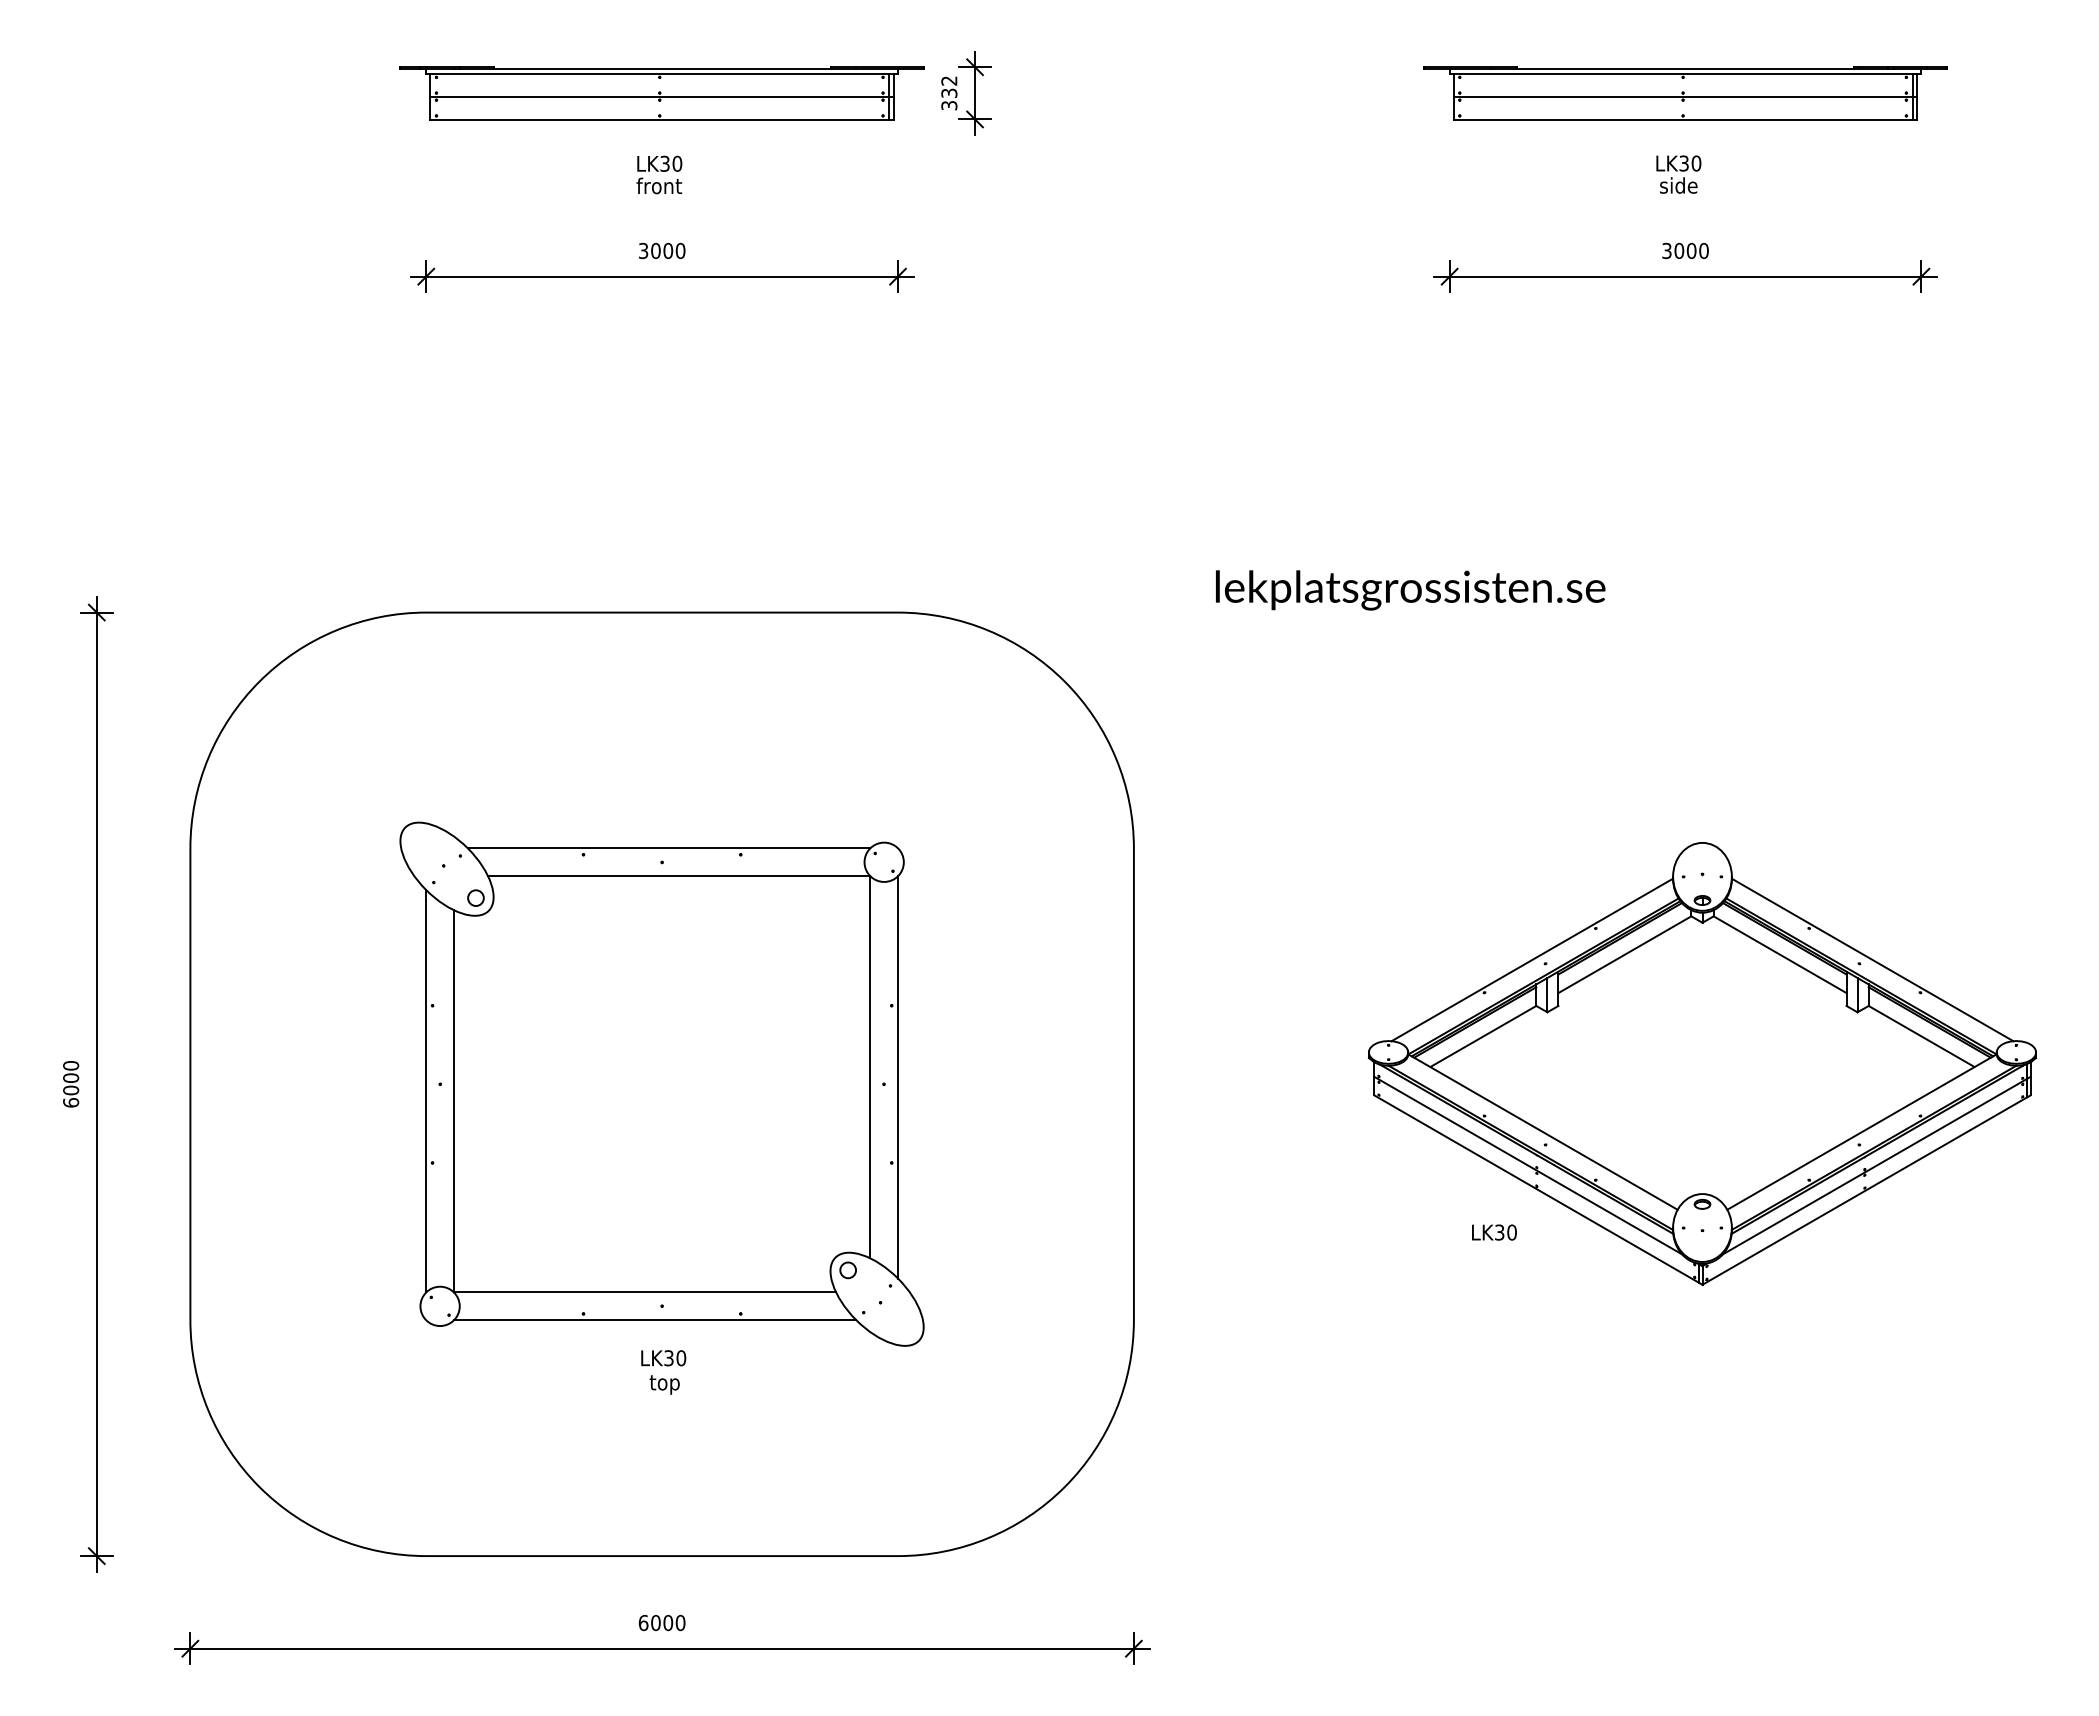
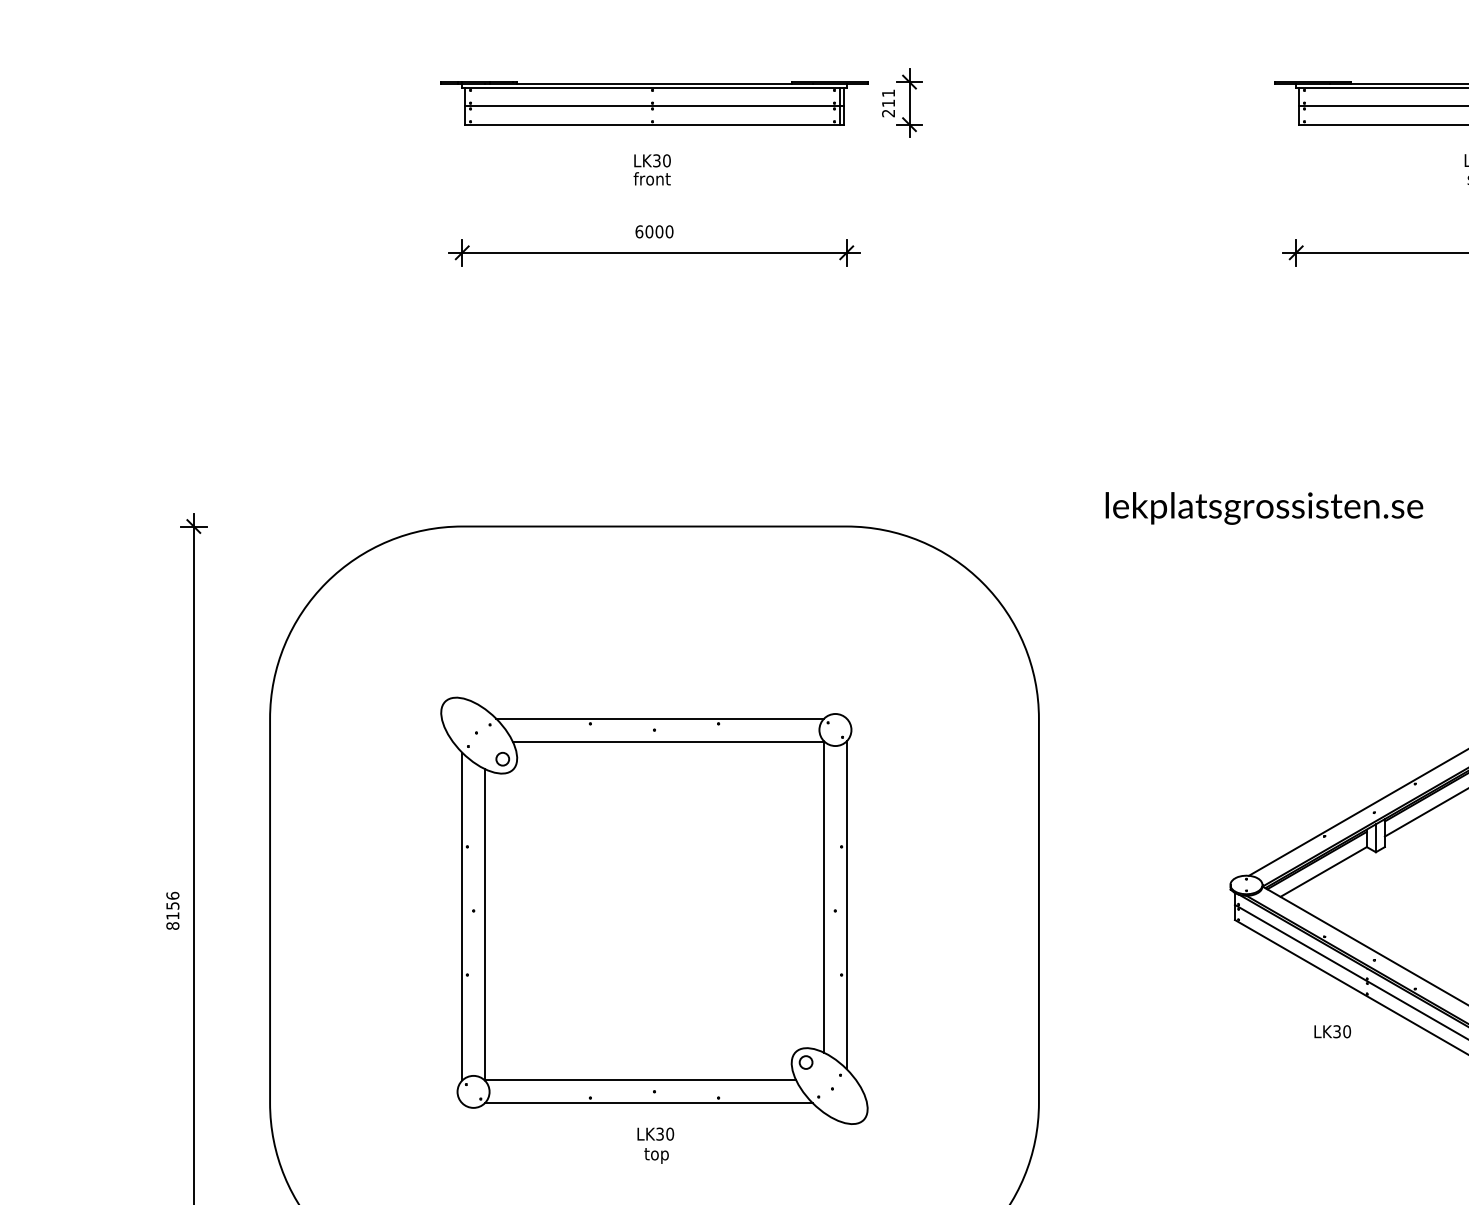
text: (949, 93) -> (888, 103), 332 -> 211
text: (643, 250) -> (639, 231), 3000 -> 6000
text: (71, 1083) -> (173, 910), 6000 -> 8156

